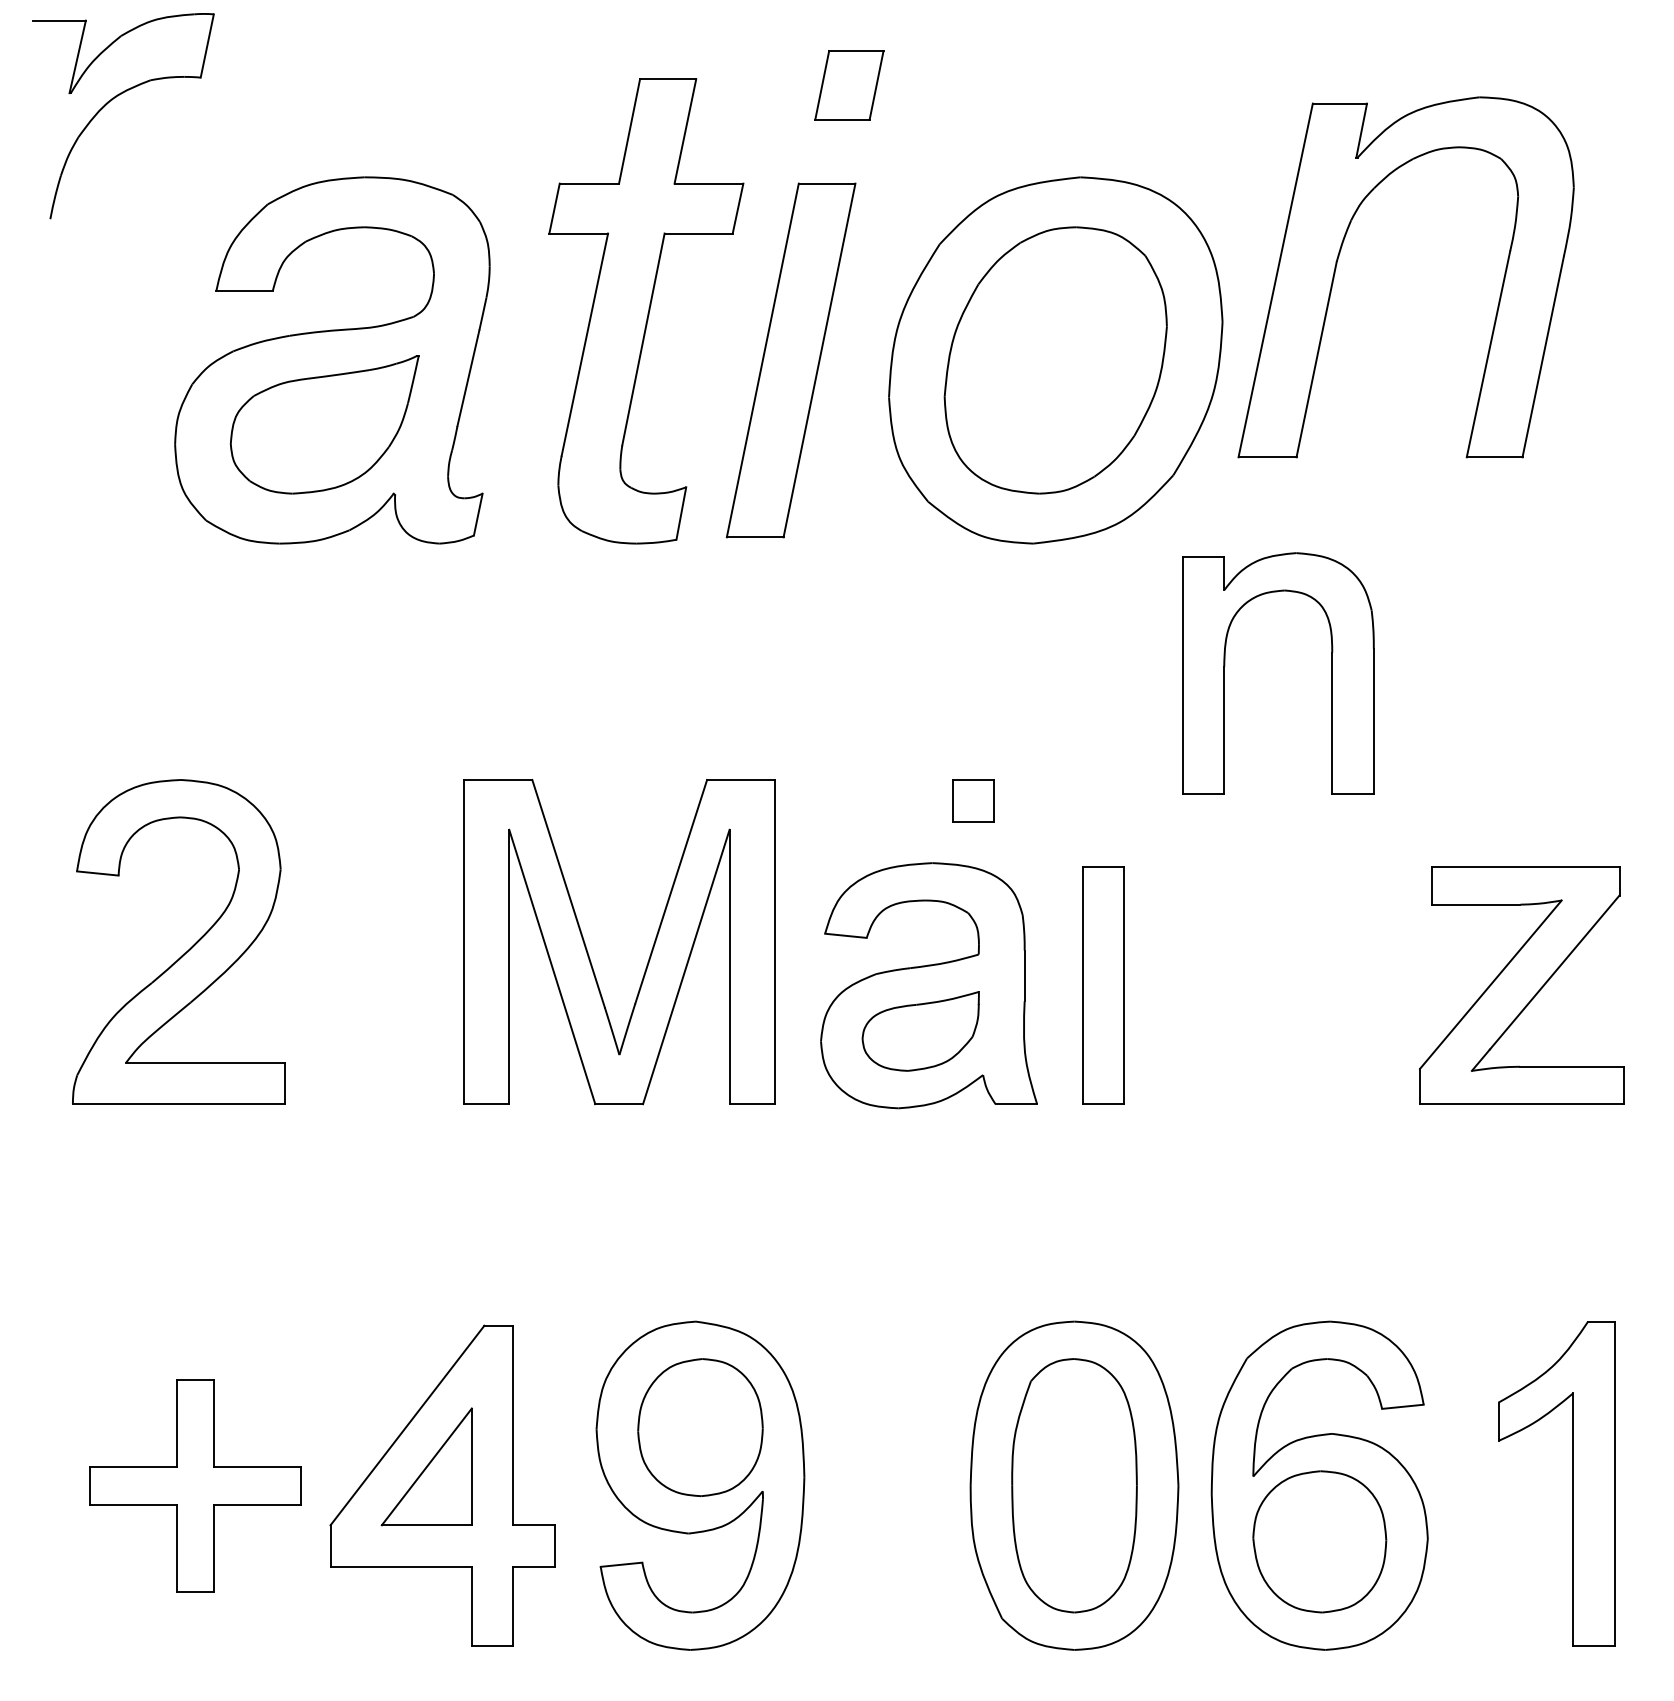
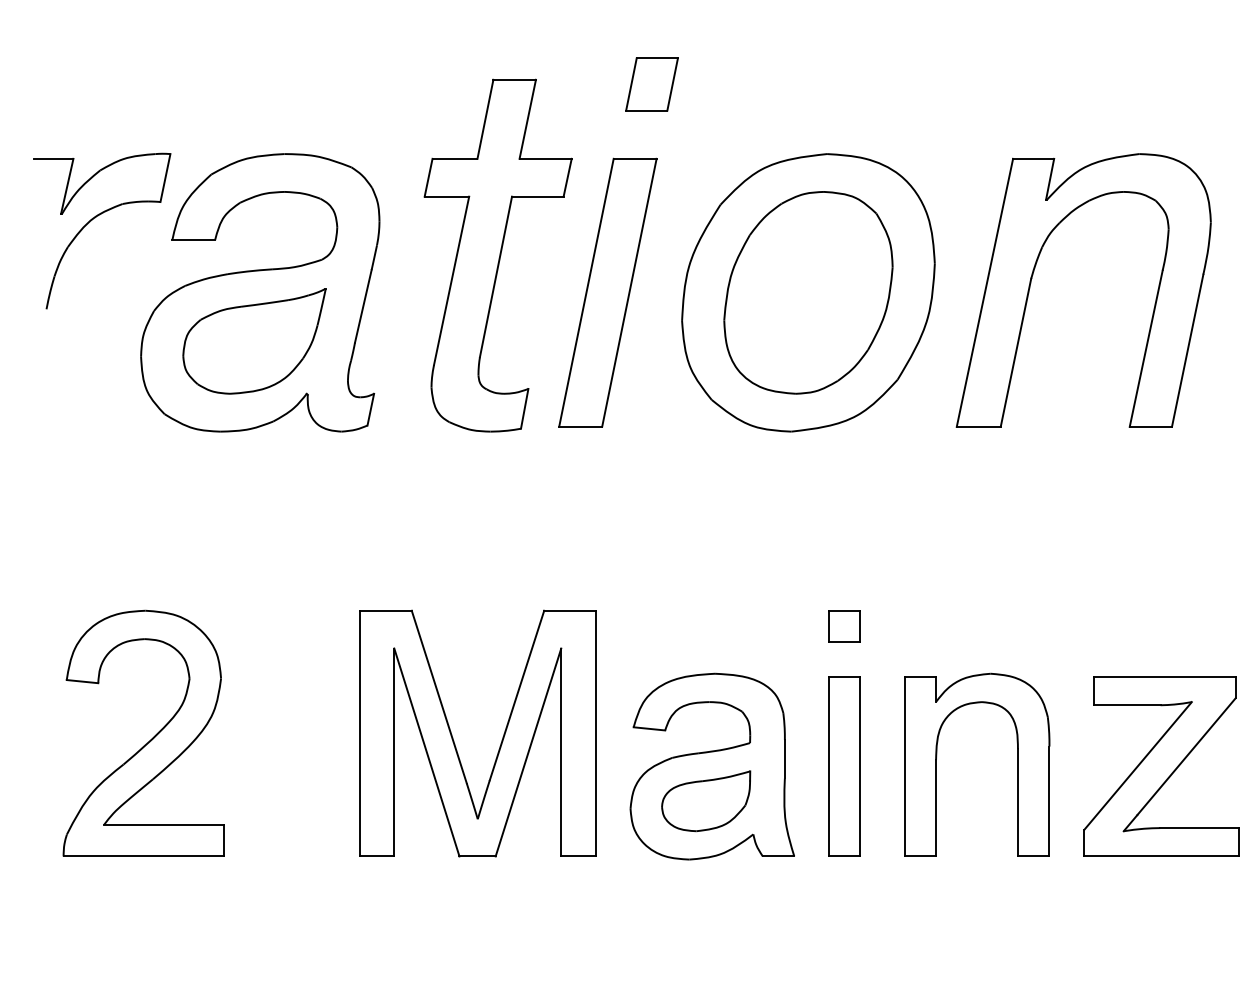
part: (112, 100) -> (93, 219), moved
part: (1338, 260) -> (1032, 277), moved
part: (1331, 673) -> (1017, 764), moved
part: (973, 800) -> (844, 626), moved

